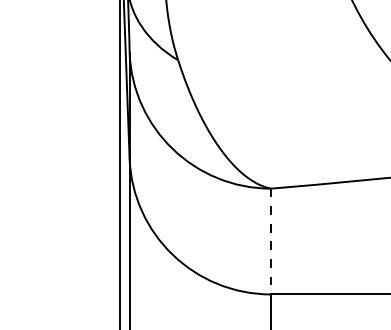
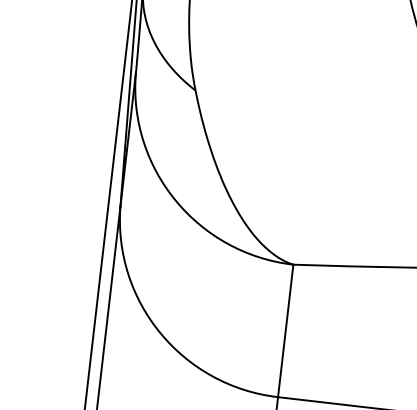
line: (271, 241) -> (286, 330), dashed -> solid

